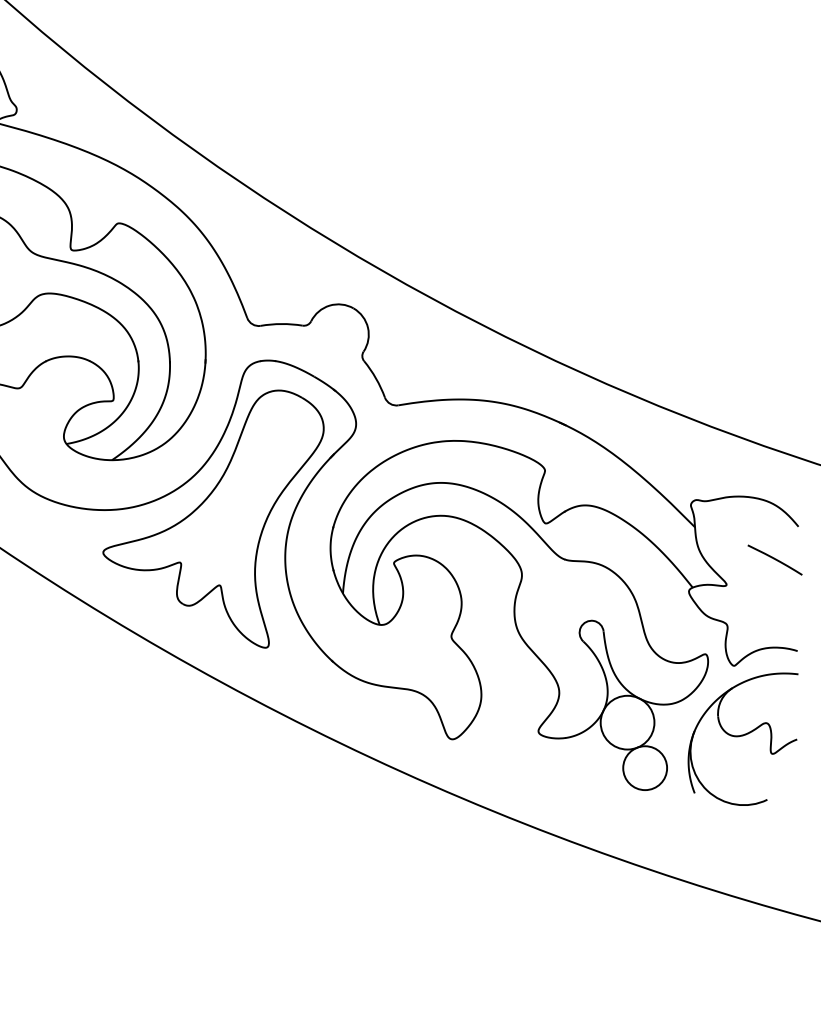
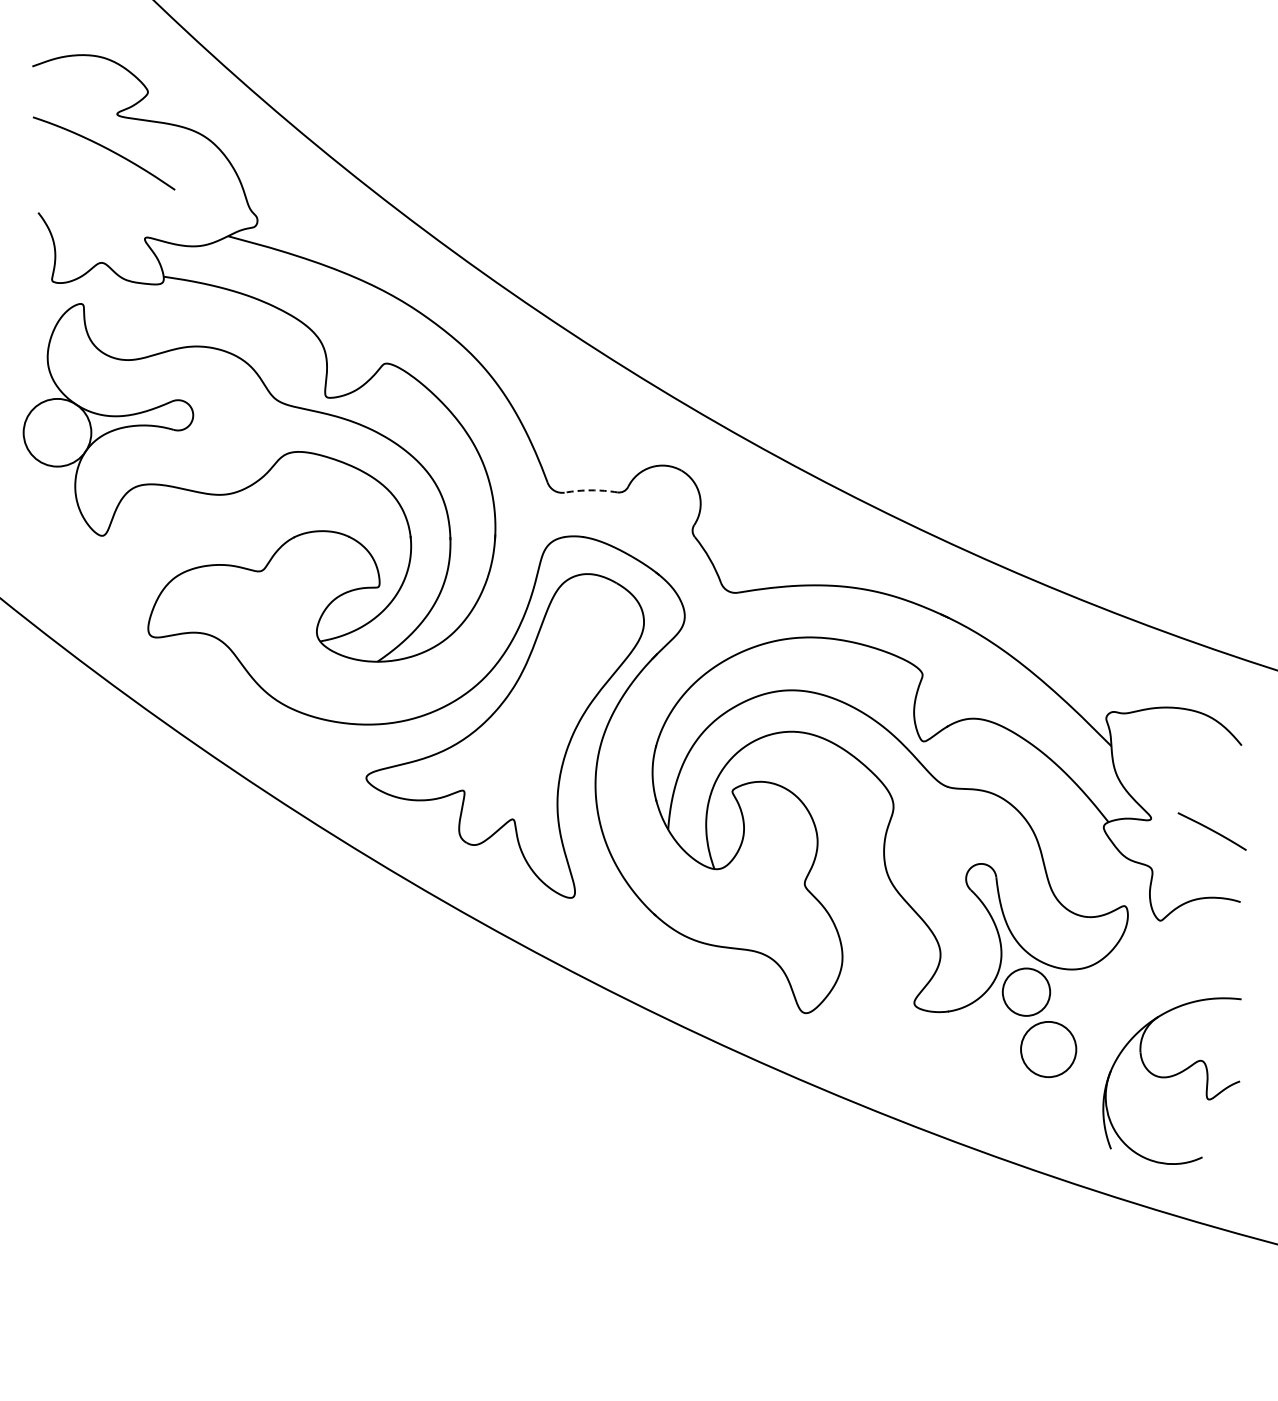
arc: (282, 324) -> (591, 490), solid -> dashed
curve: (774, 559) -> (1211, 830), moved
circle: (627, 722) -> (1026, 992), size x0.7
part: (742, 738) -> (1171, 1080), moved

